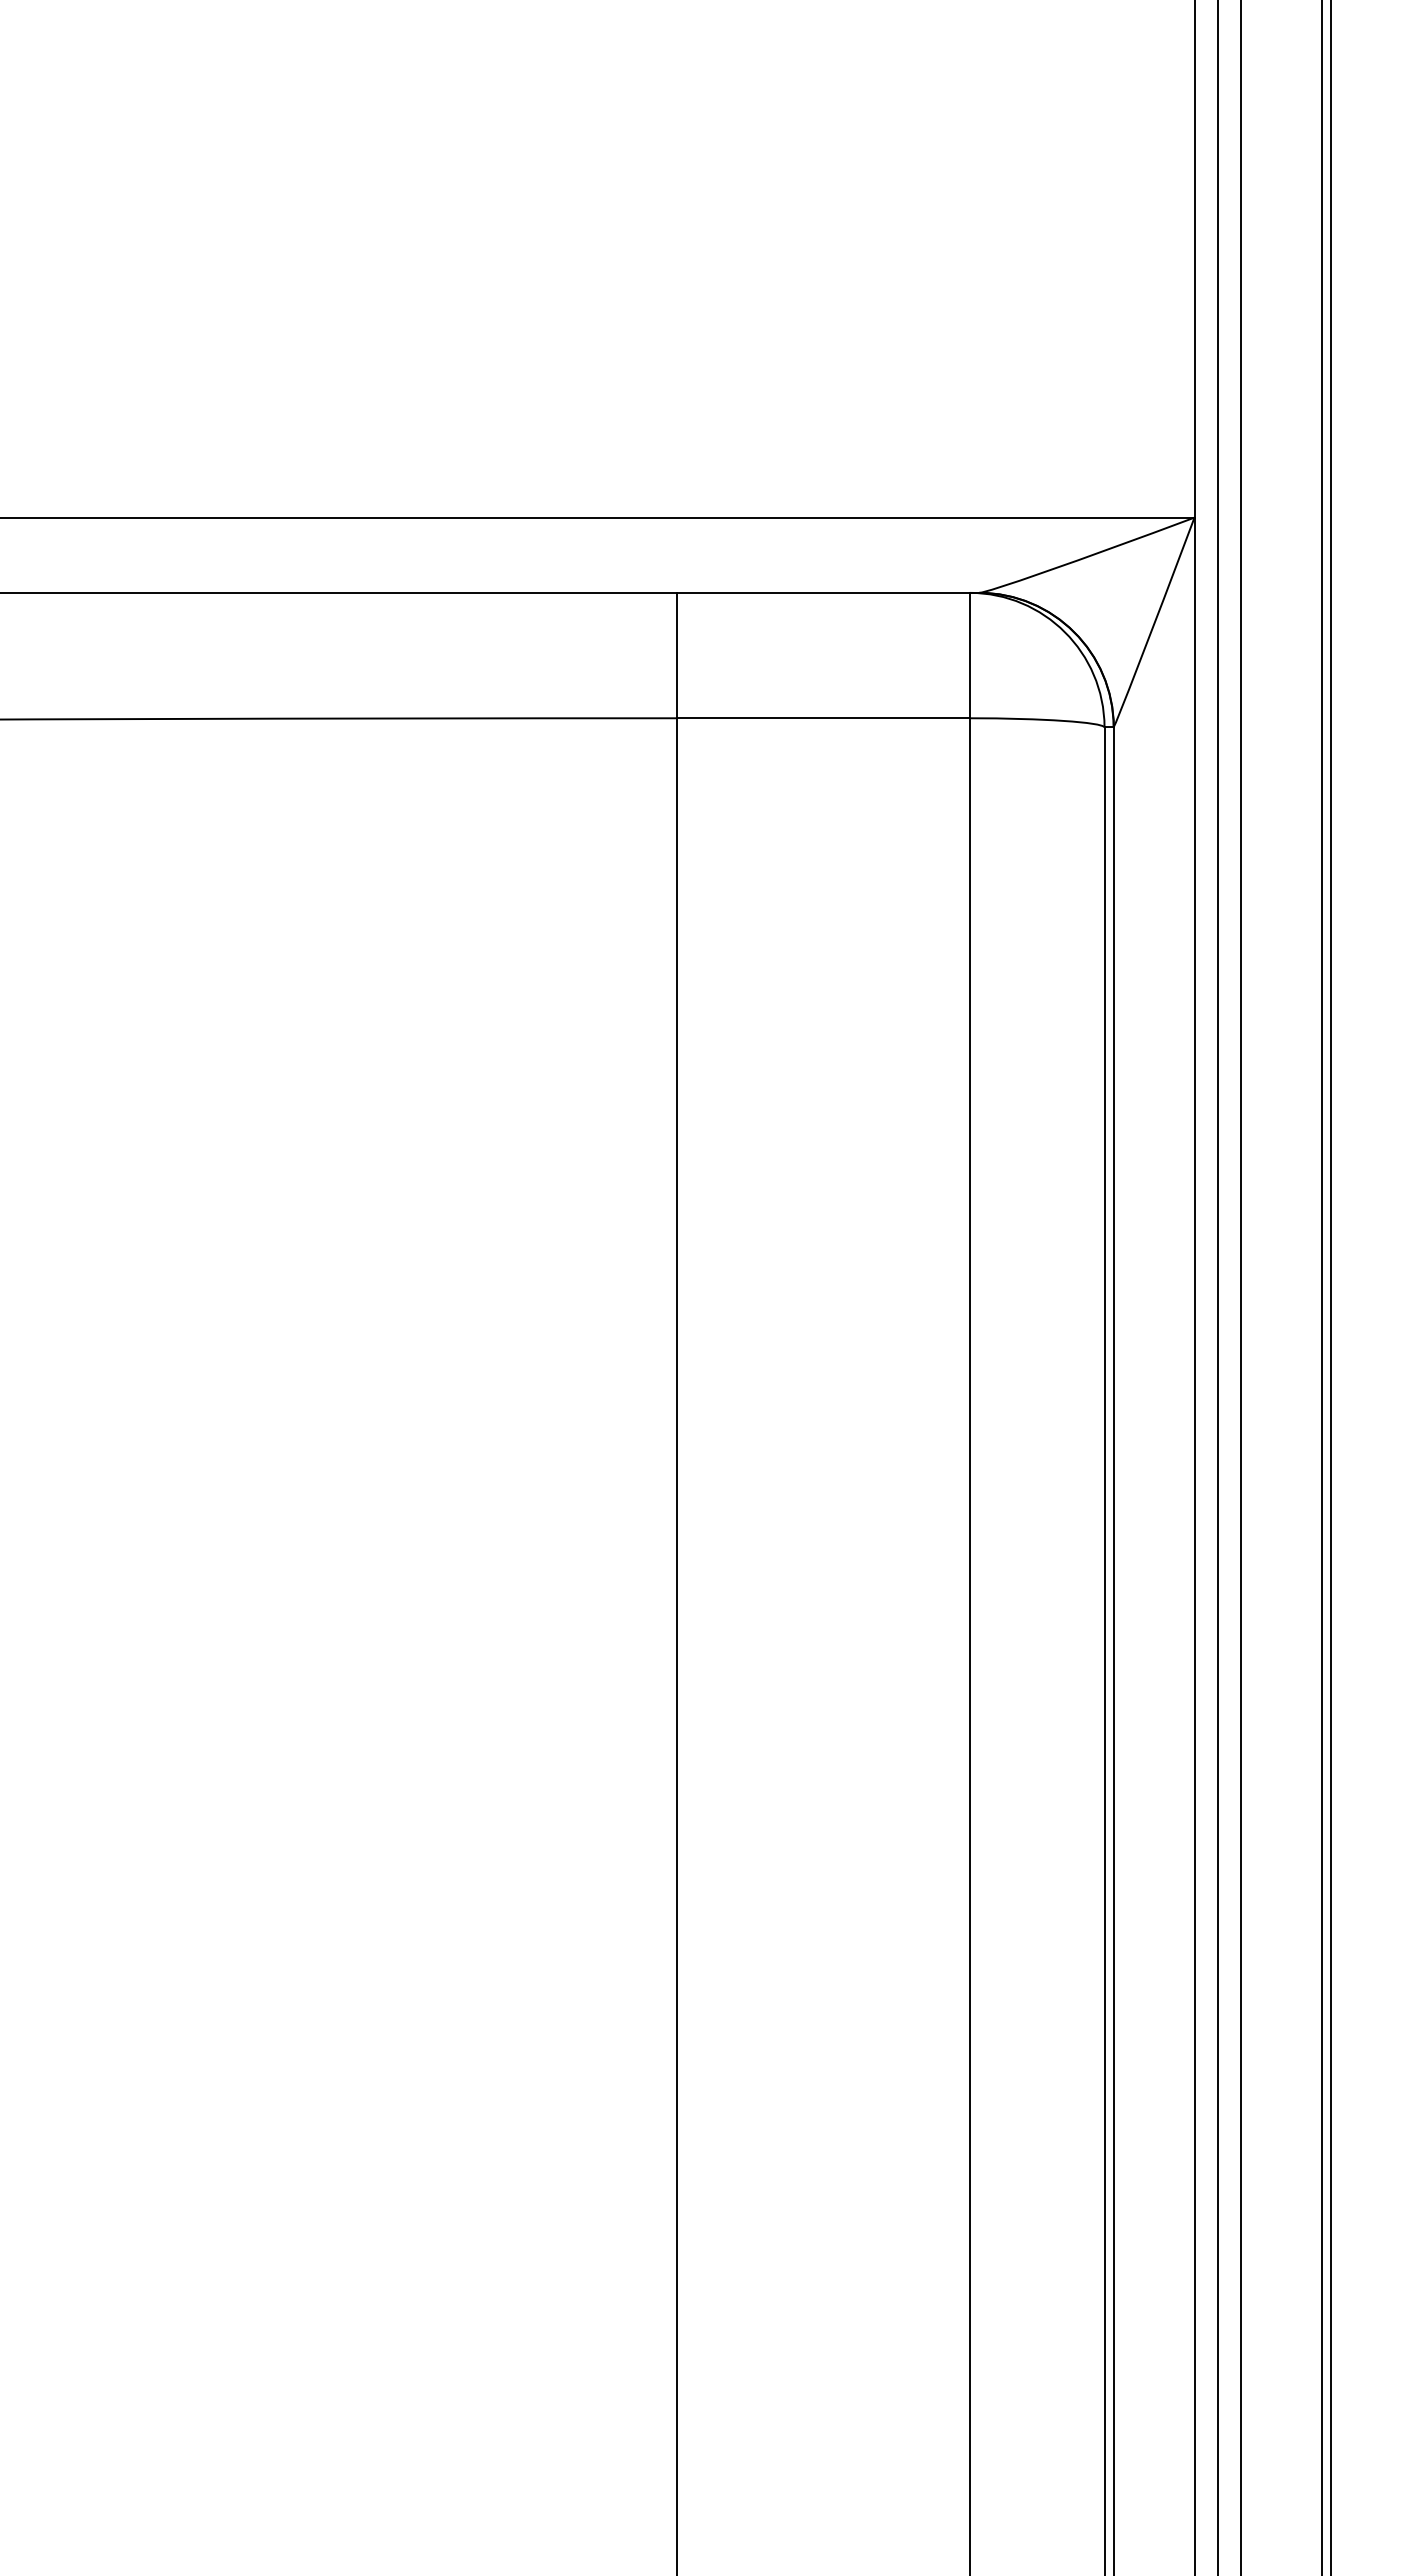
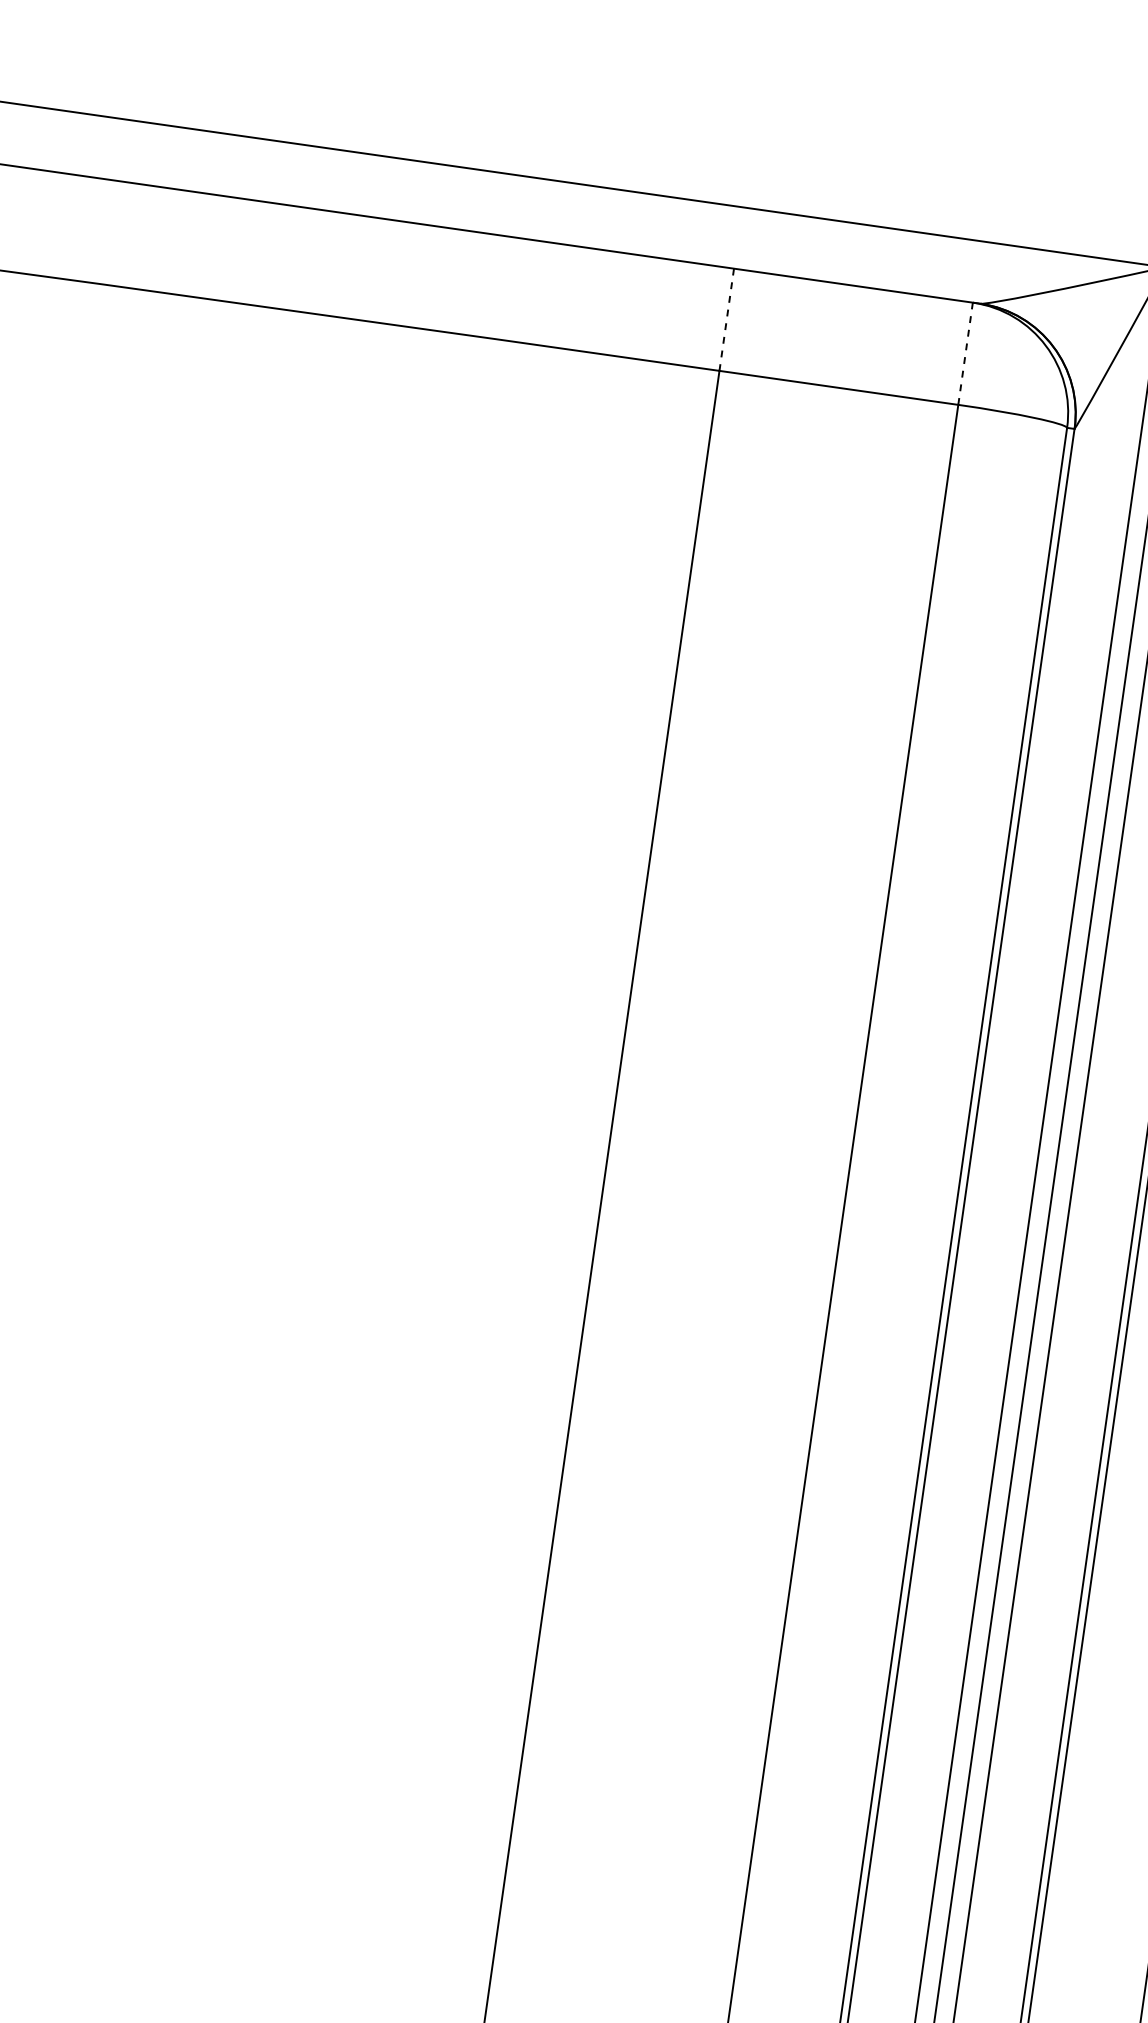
line: (676, 655) -> (726, 319), solid -> dashed
line: (969, 655) -> (965, 353), solid -> dashed

